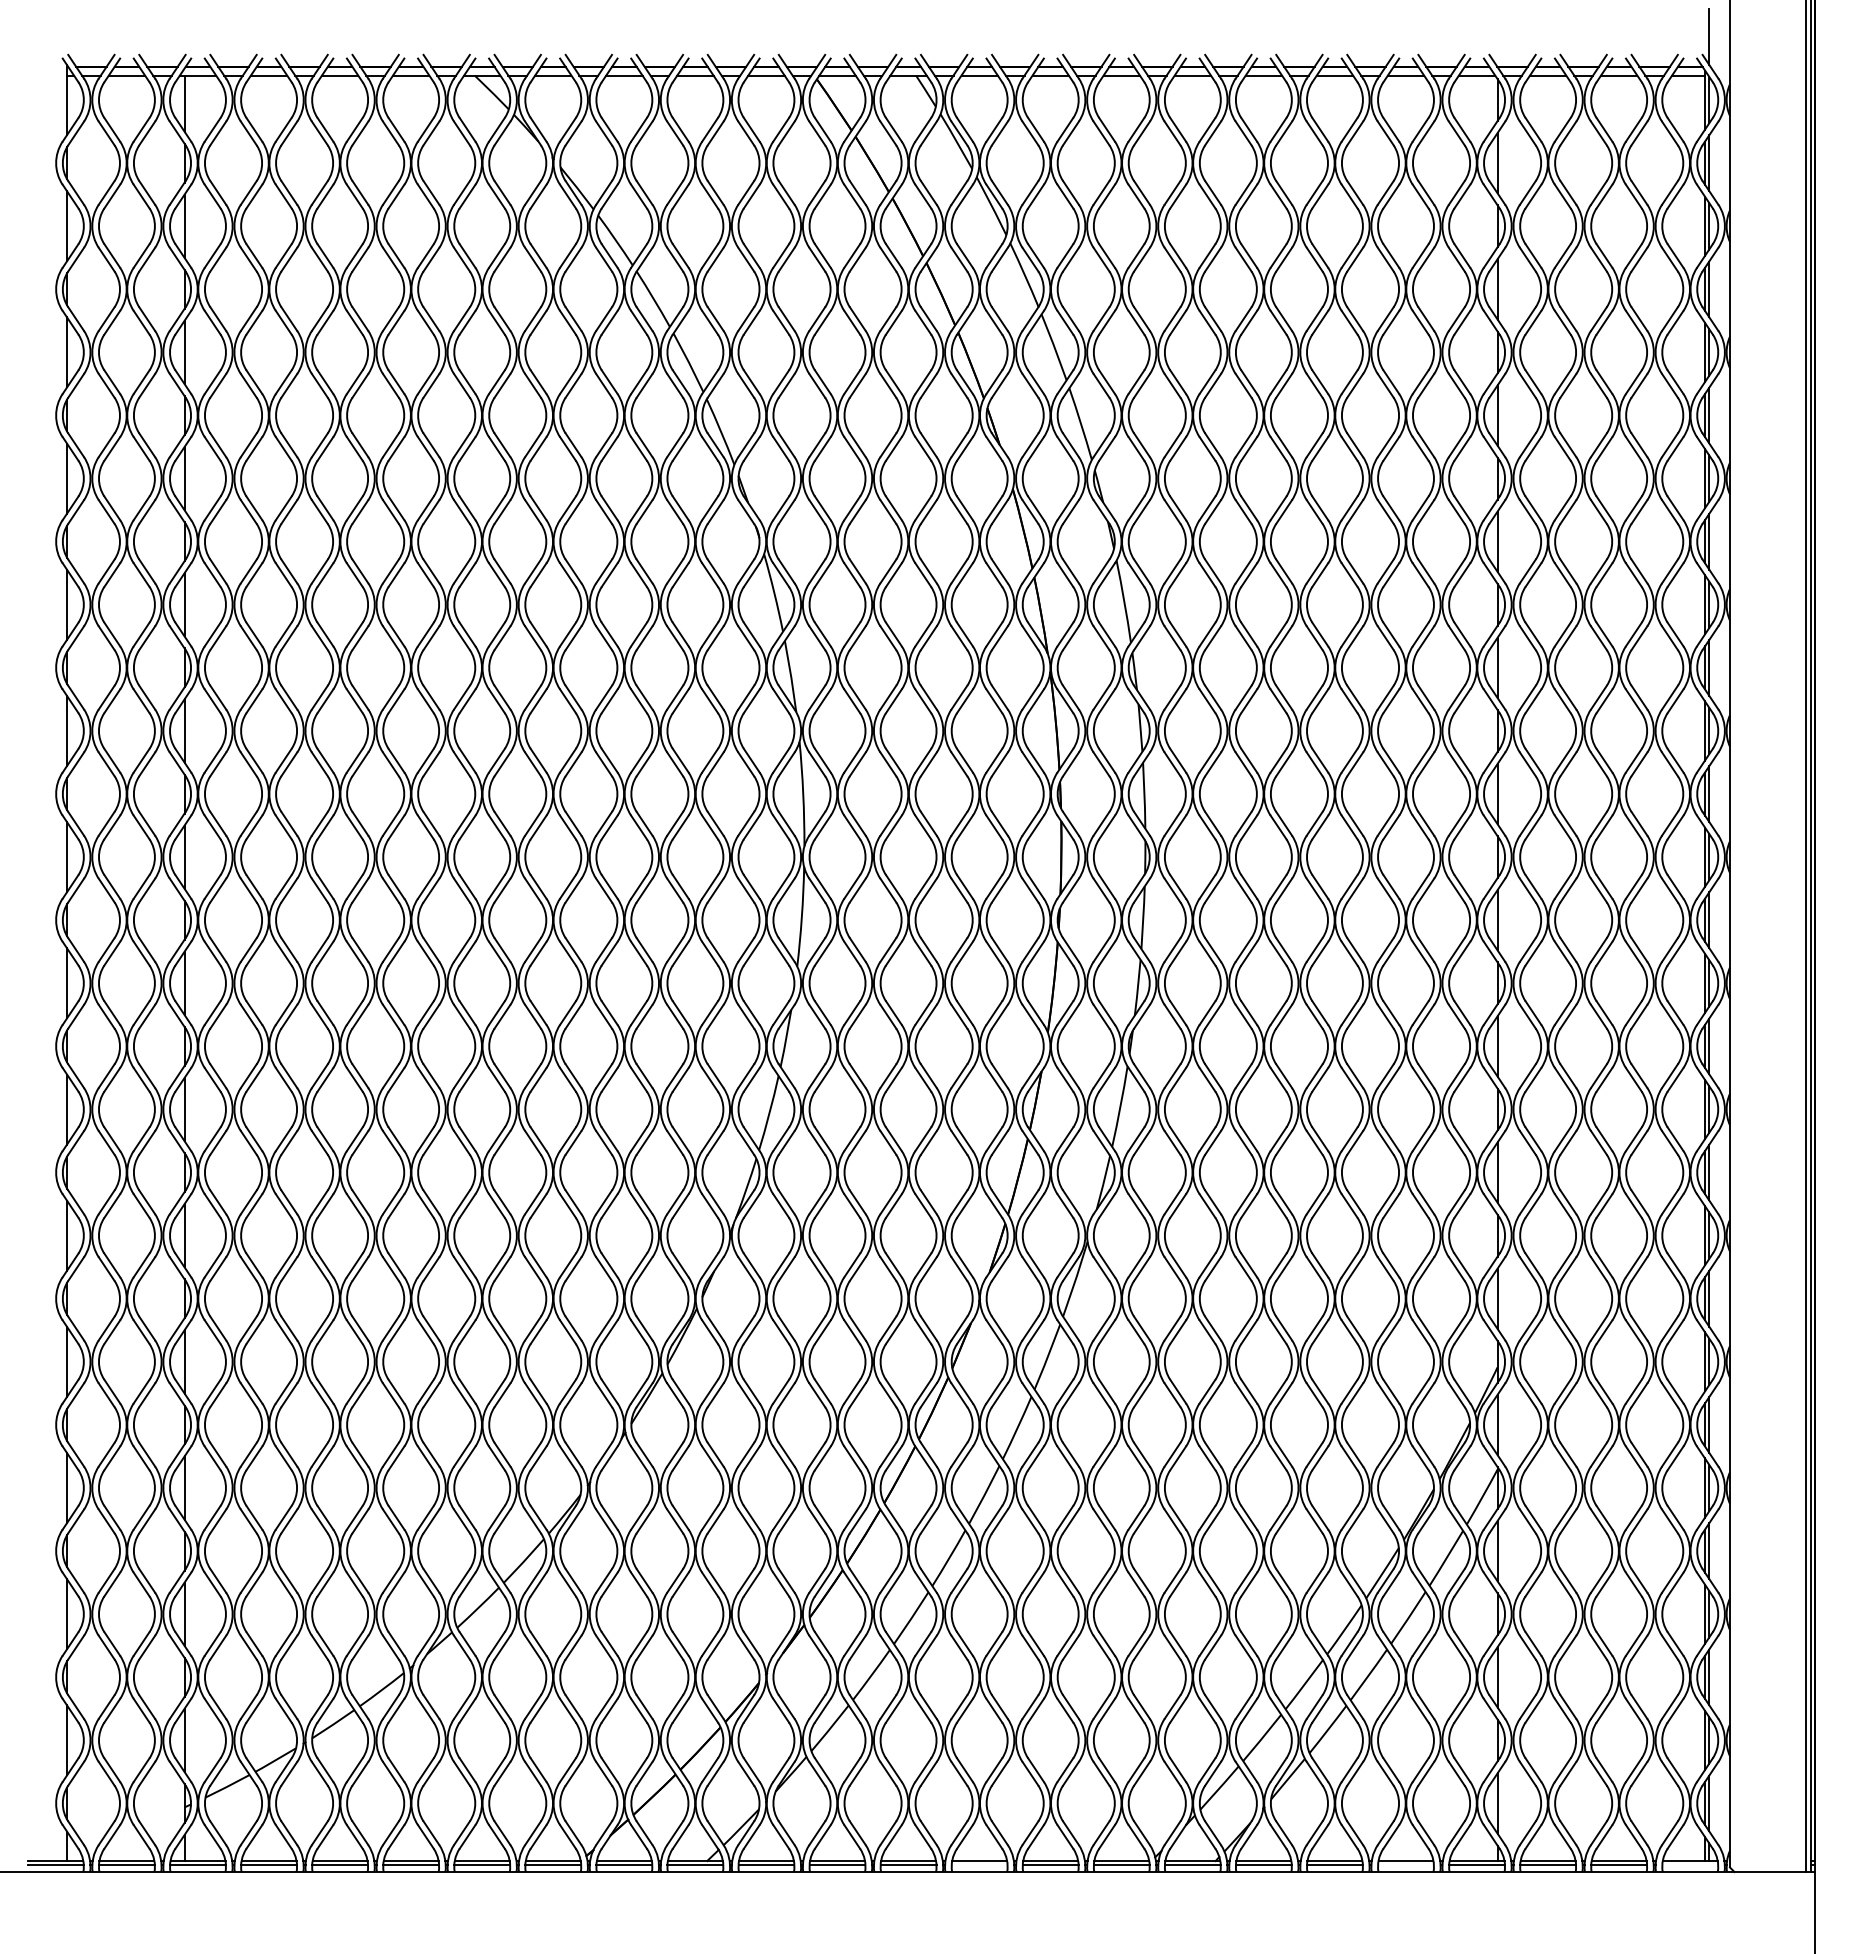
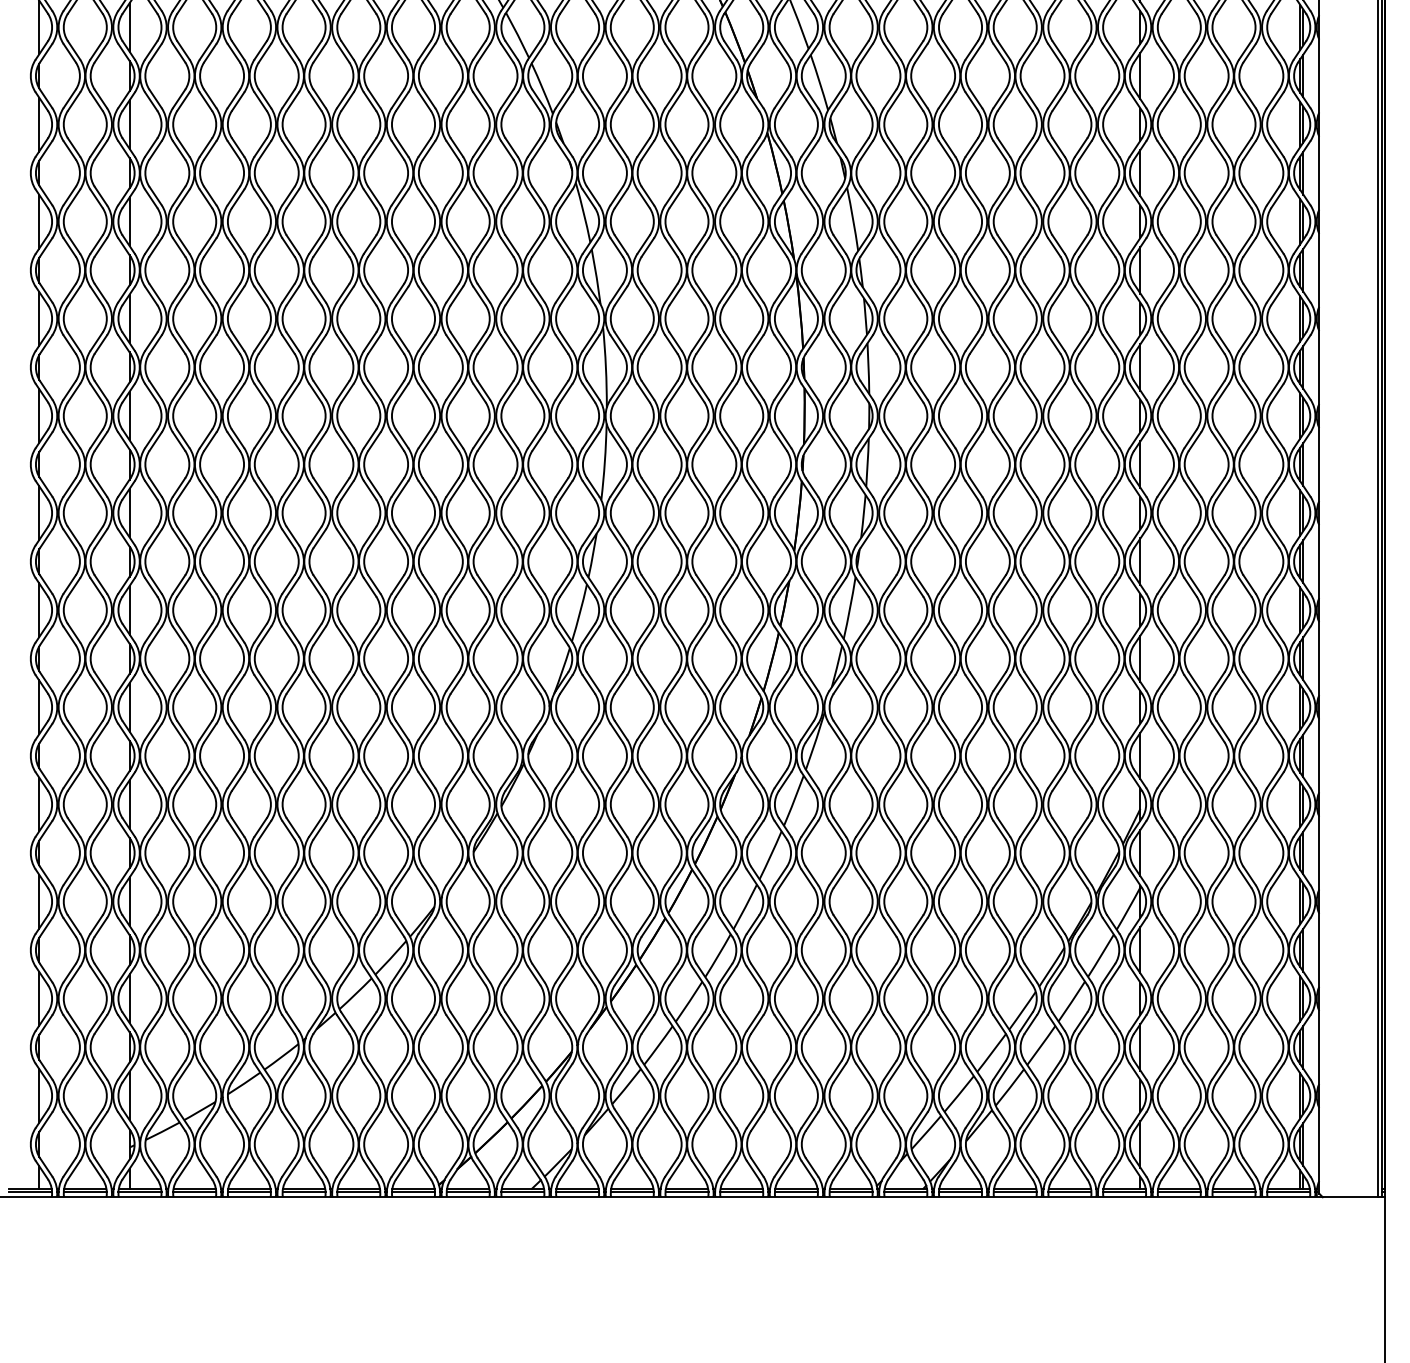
line: (979, 1865) -> (741, 1192), added
line: (1405, 1865) -> (1069, 1192), added
line: (1690, 1865) -> (1288, 1192), added

